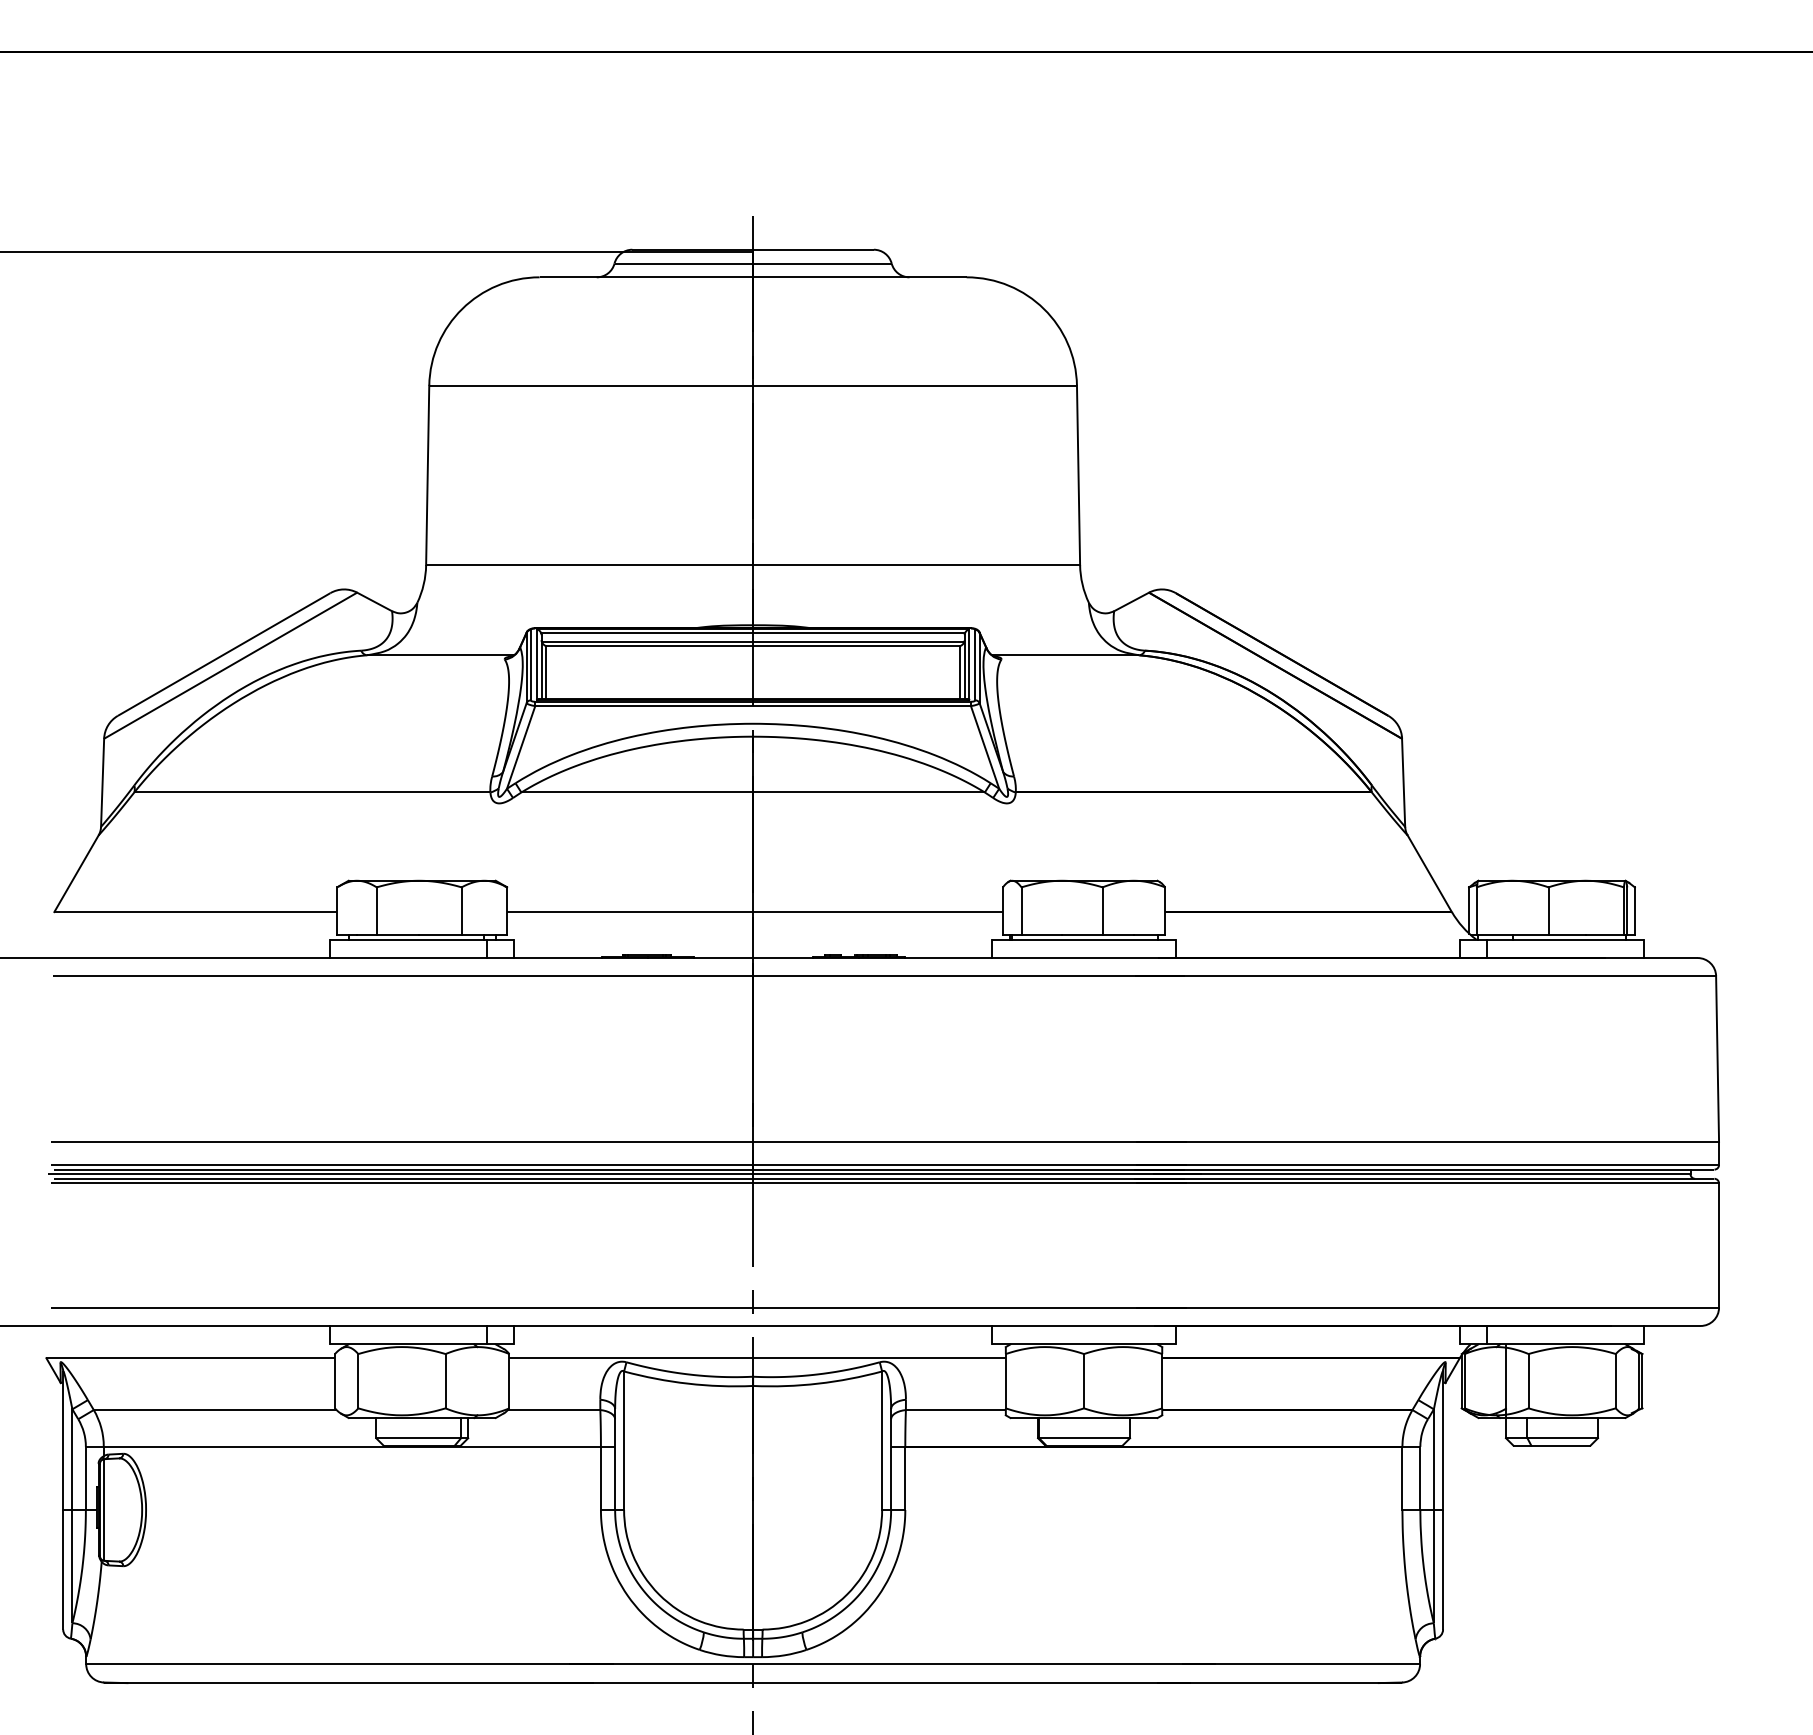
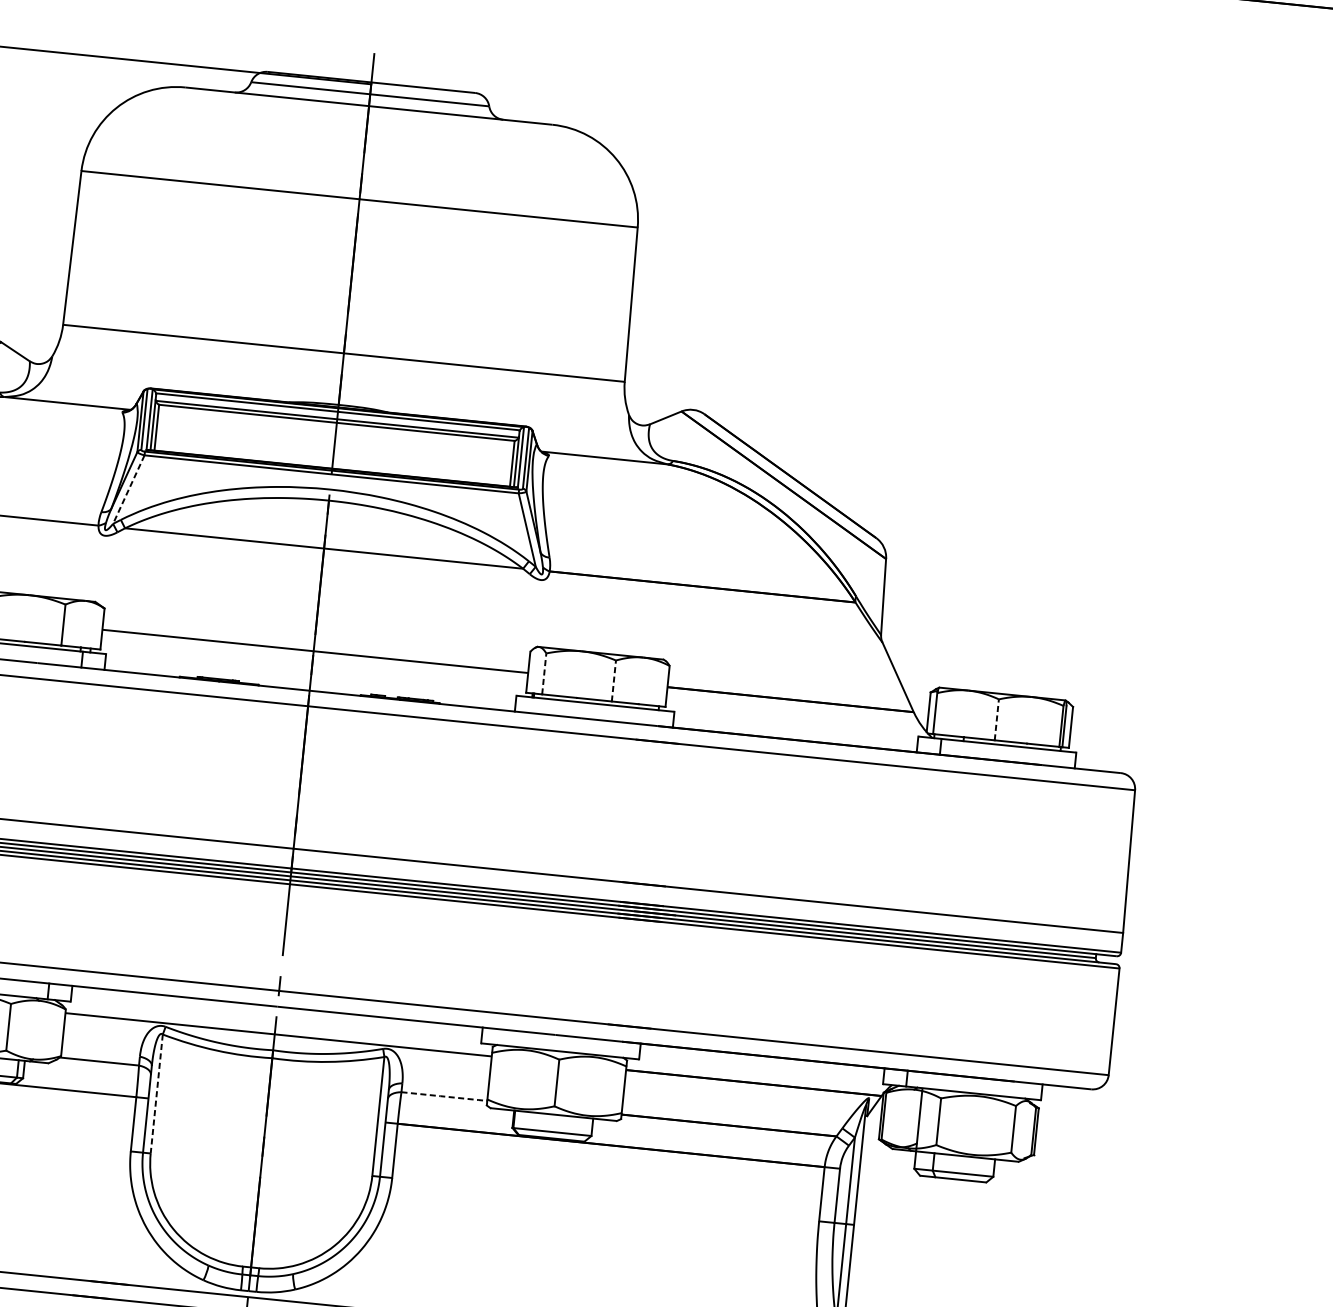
line: (521, 747) -> (129, 489), solid -> dashed
line: (1021, 911) -> (544, 674), solid -> dashed
line: (1102, 911) -> (613, 681), solid -> dashed
line: (1548, 911) -> (996, 720), solid -> dashed
line: (956, 1410) -> (444, 1097), solid -> dashed
line: (624, 1441) -> (157, 1094), solid -> dashed

